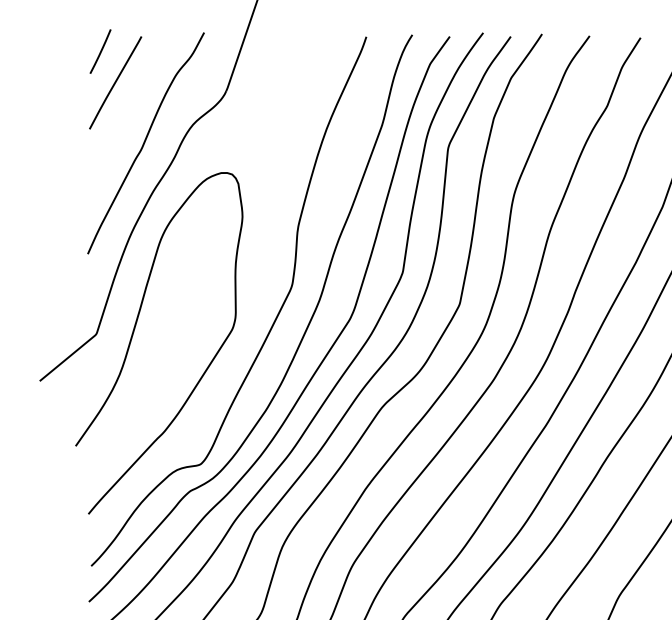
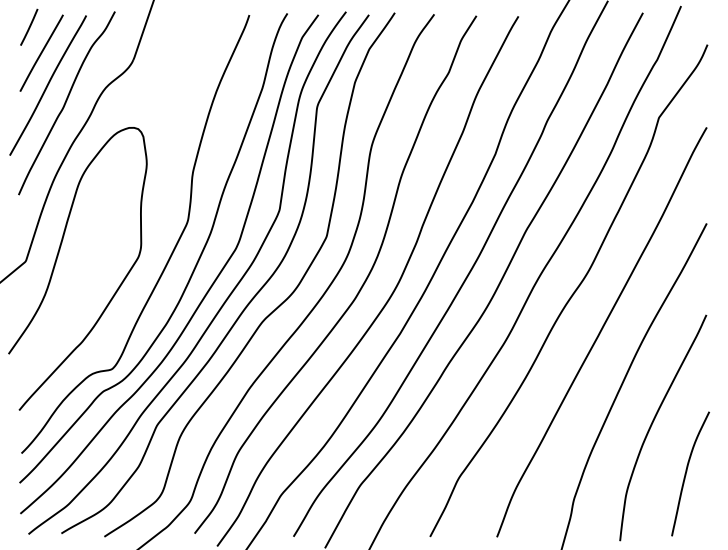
curve: (122, 121) -> (47, 85), added

